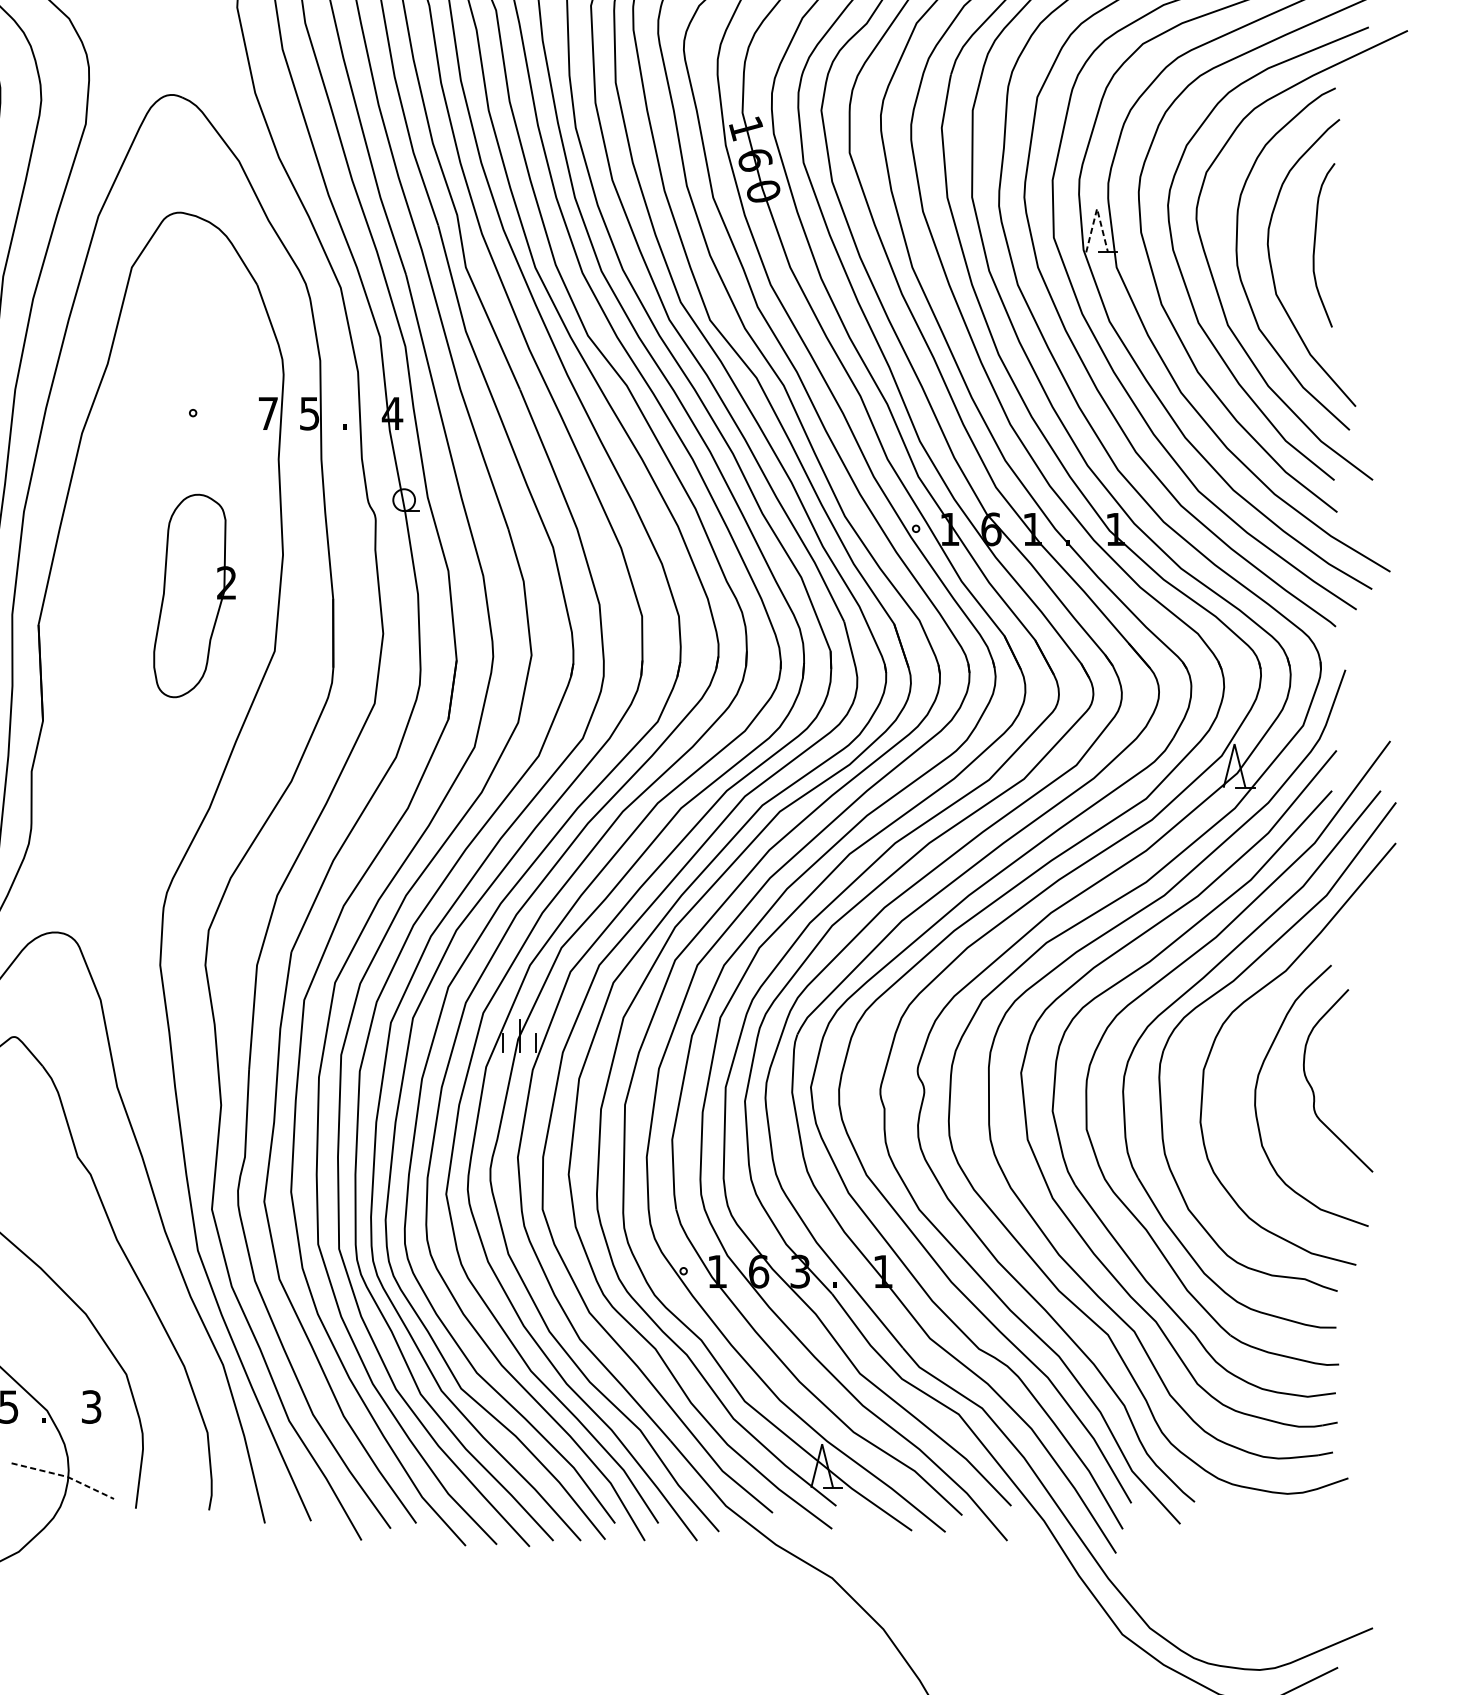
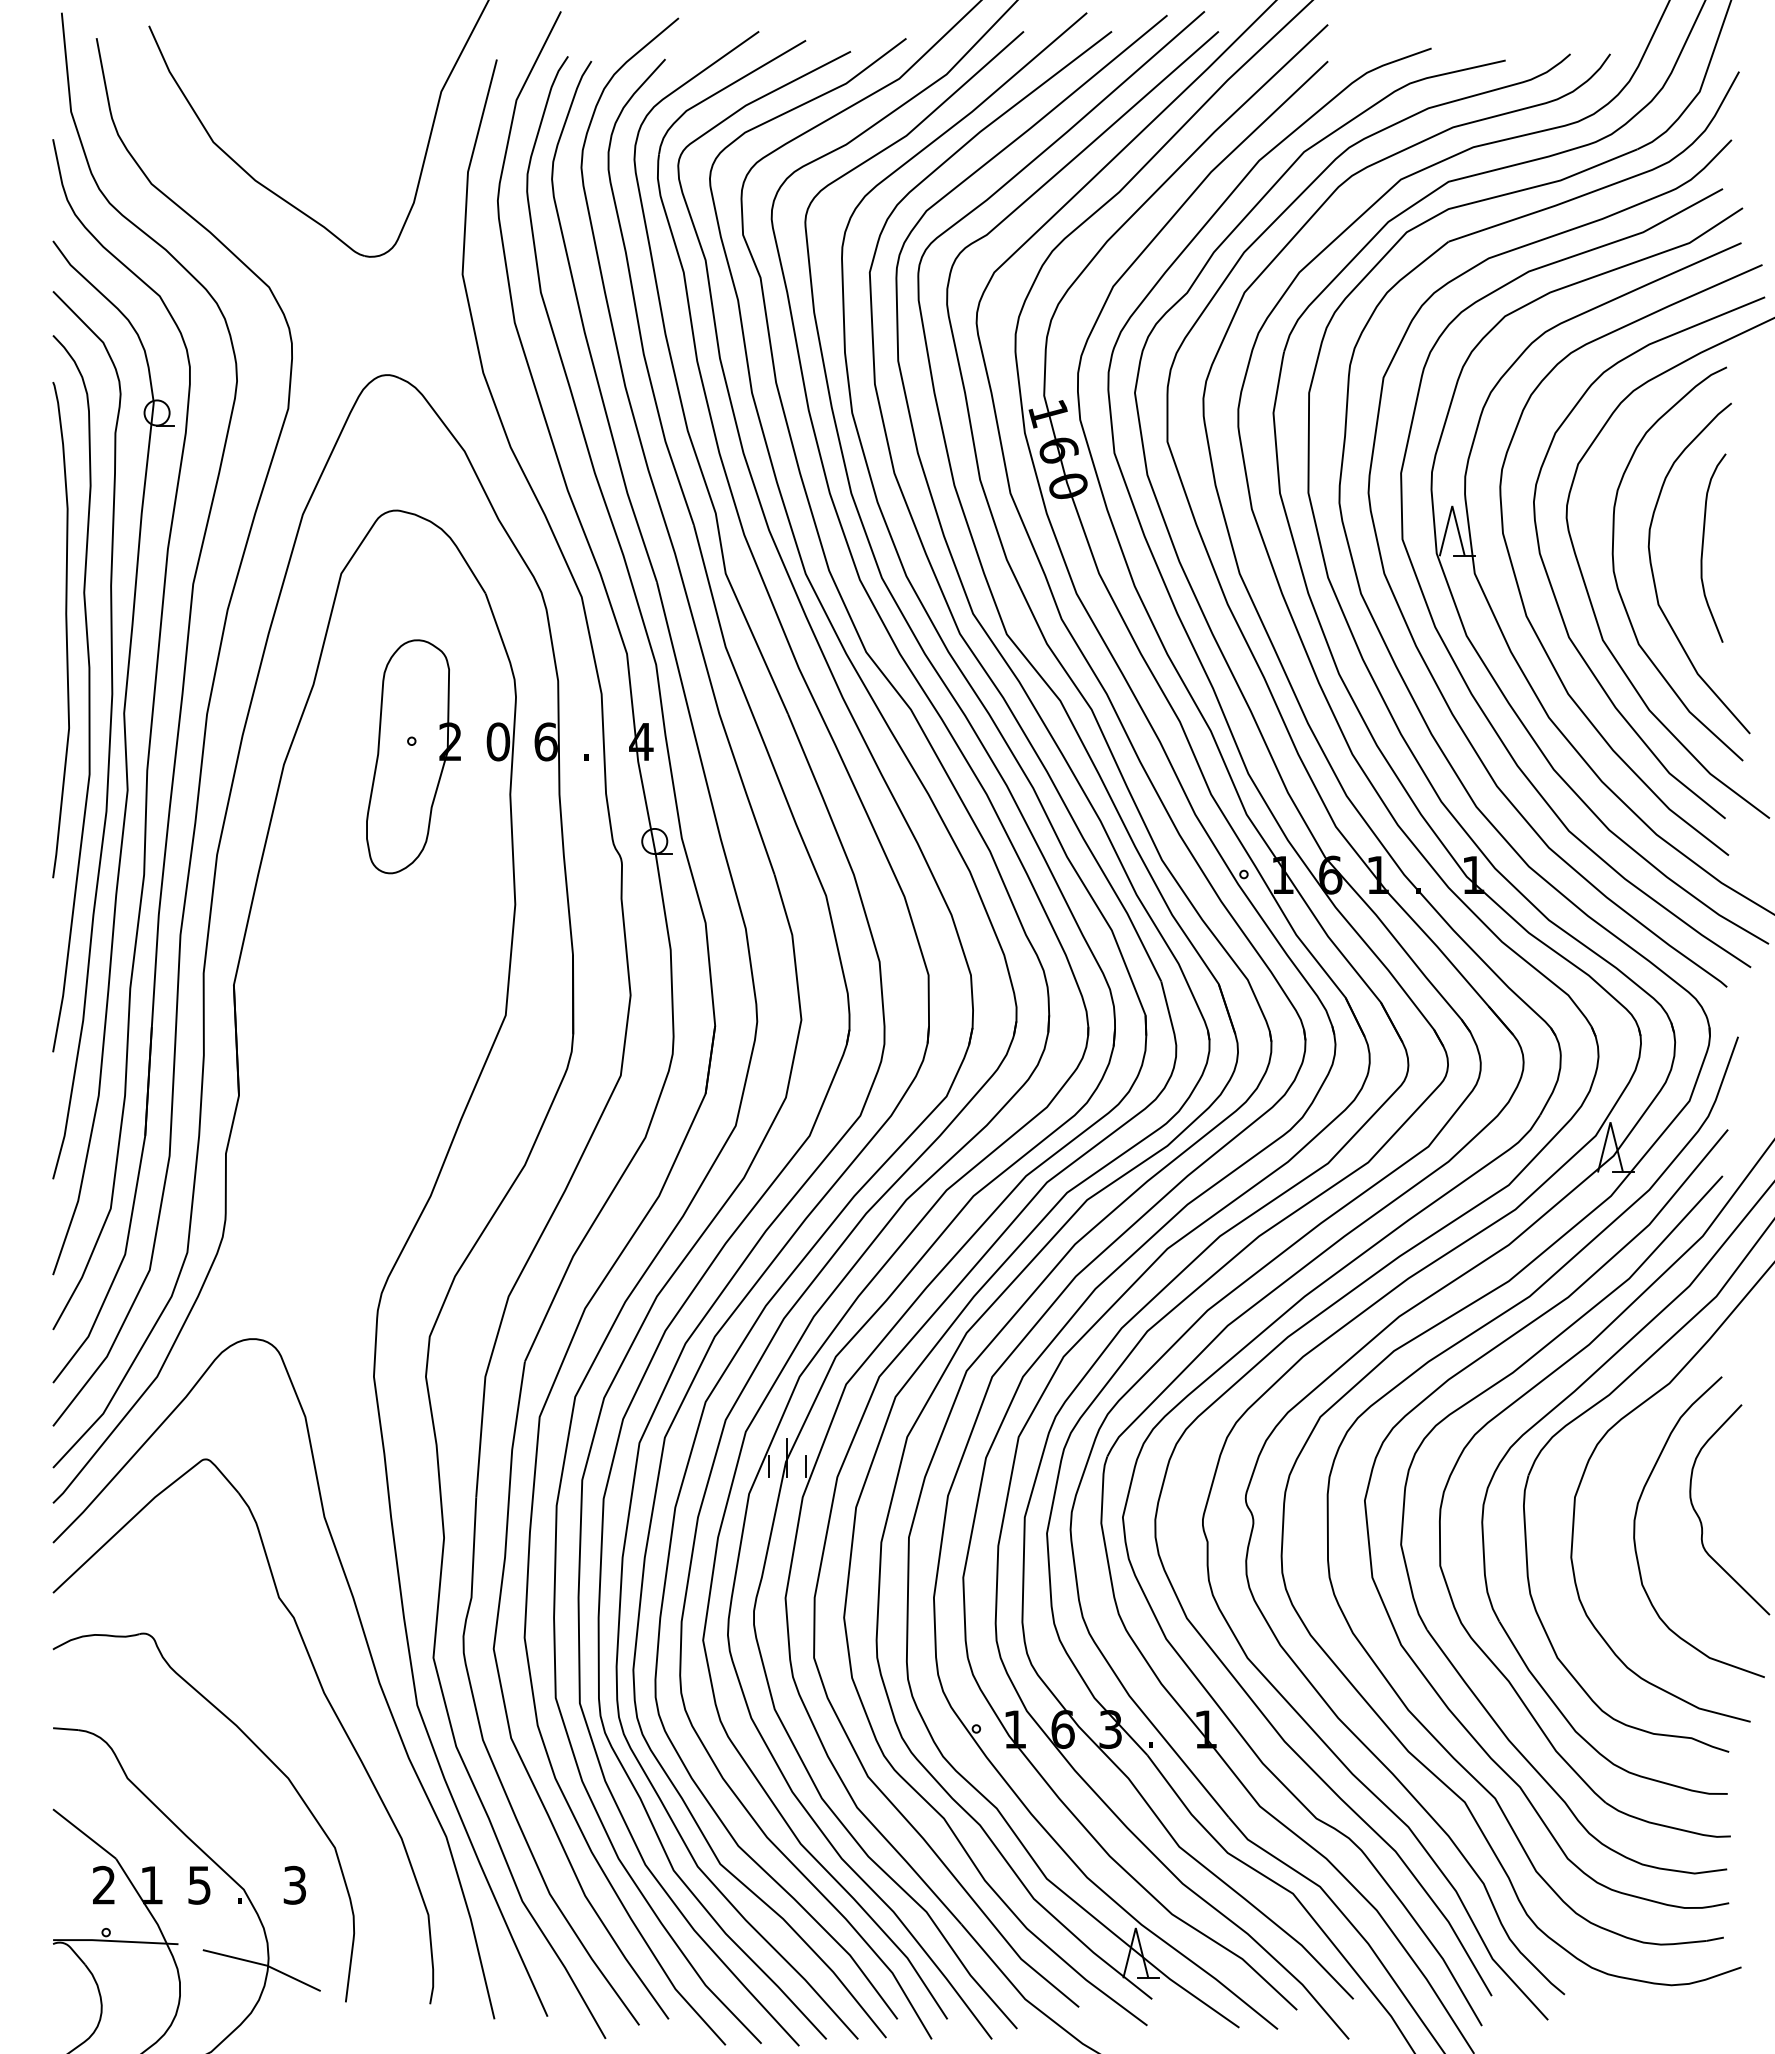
line: (1097, 209) -> (1452, 506), dashed -> solid
text: (268, 413) -> (498, 741), 7 -> 0
text: (309, 413) -> (545, 741), 5 -> 6
part: (194, 595) -> (413, 756), moved
line: (65, 1476) -> (264, 1965), dashed -> solid

